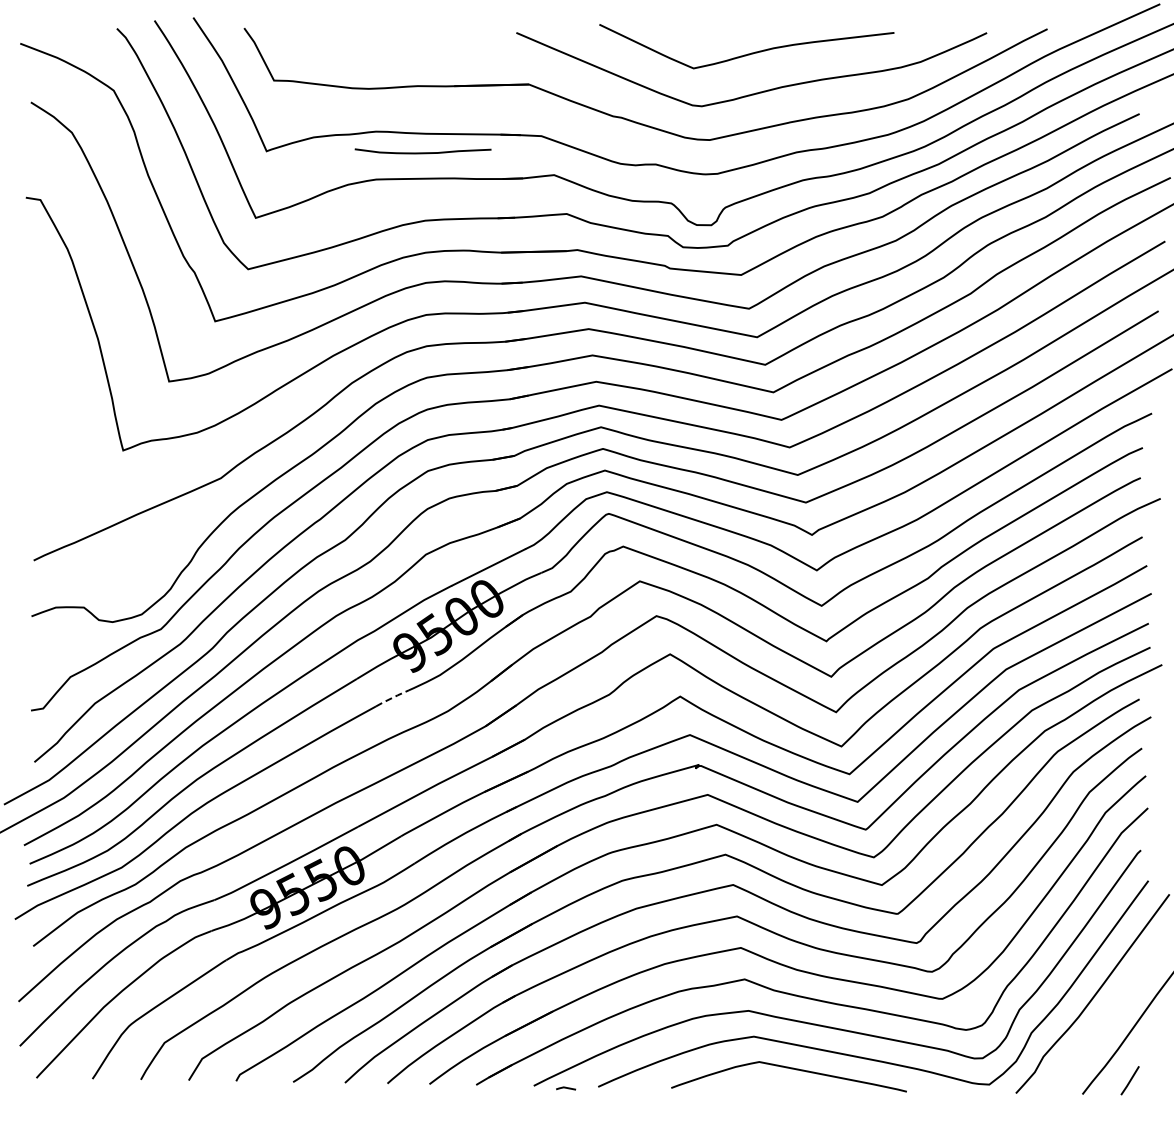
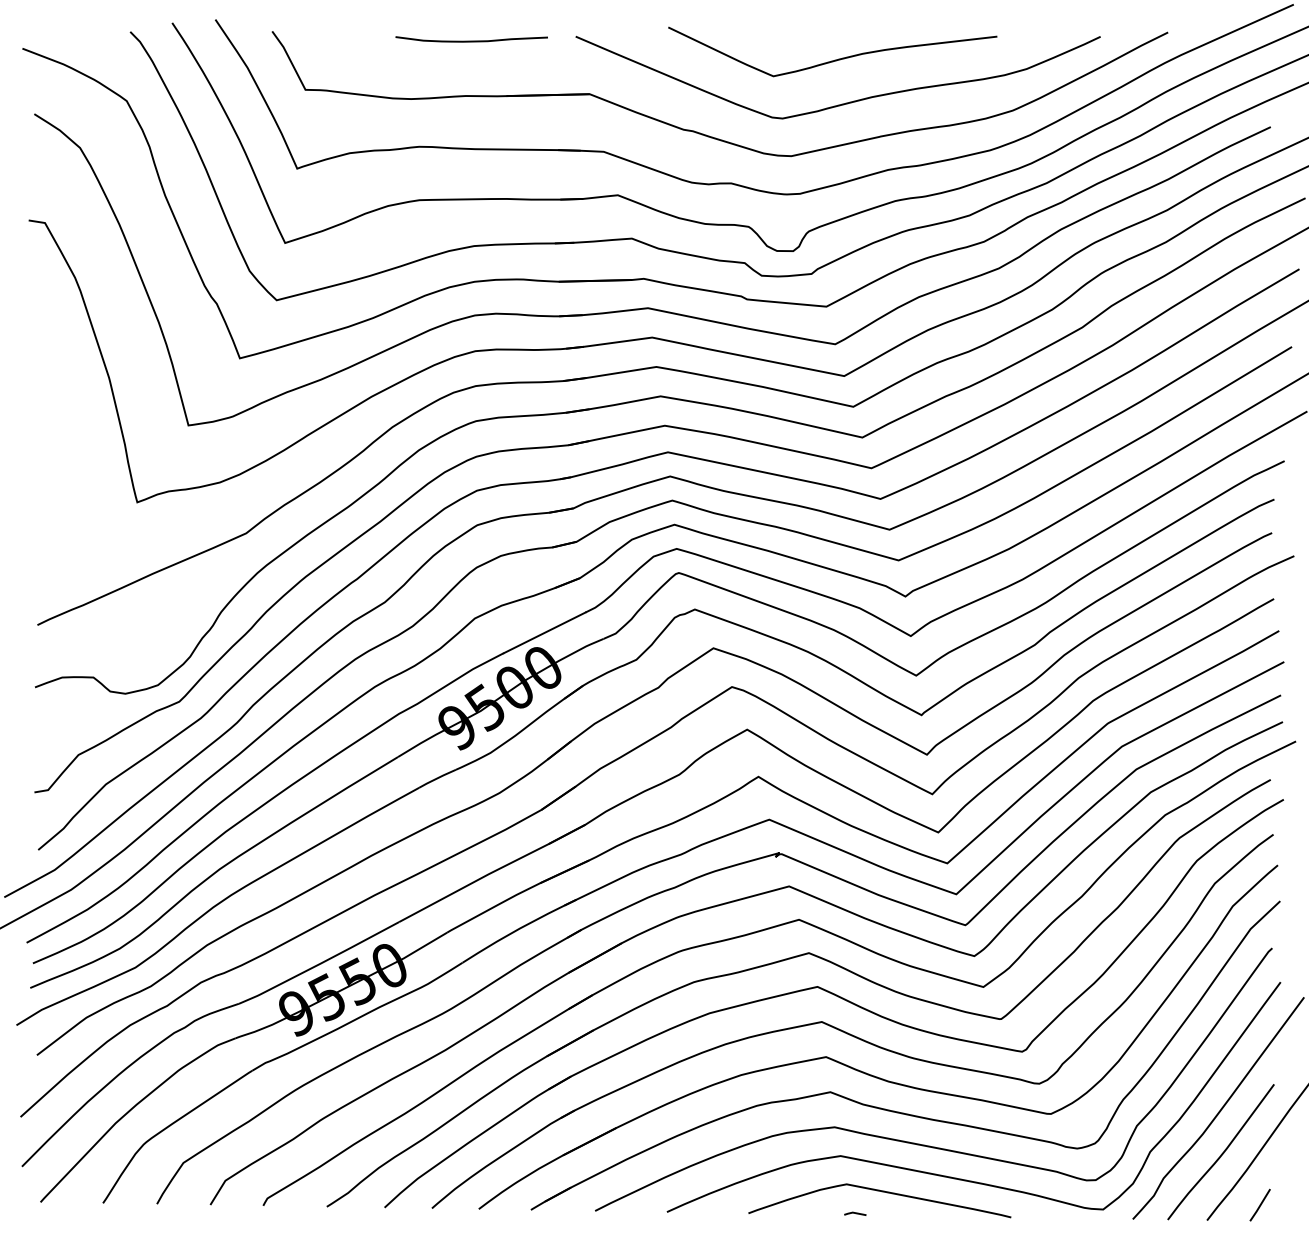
curve: (422, 152) -> (471, 40), moved
line: (392, 697) -> (437, 777), dashed -> solid
curve: (1095, 1034) -> (1221, 1153), added
line: (566, 1088) -> (855, 1213), moved

